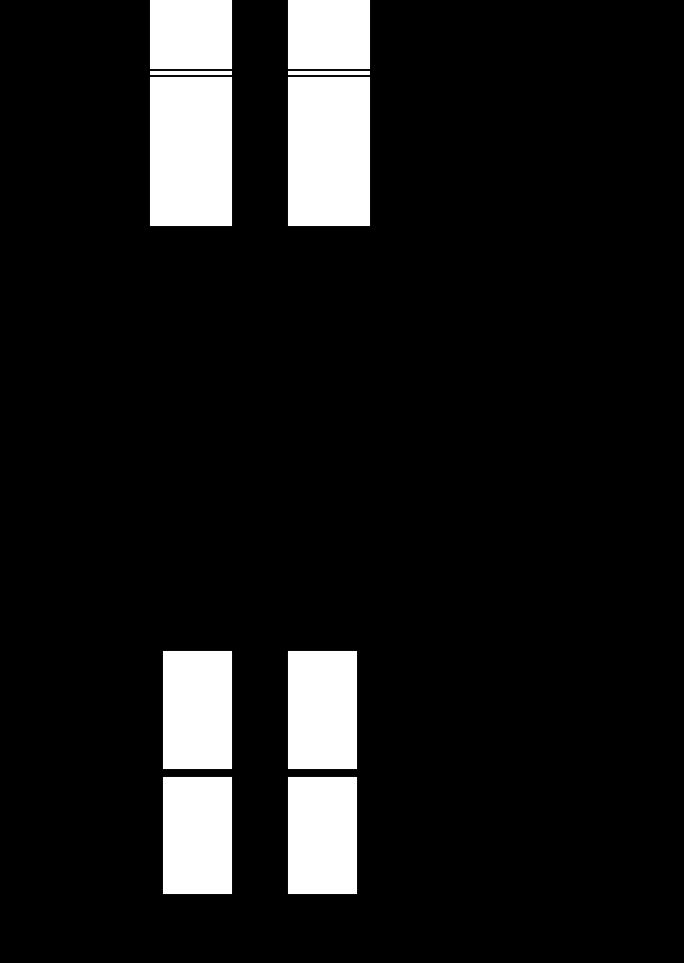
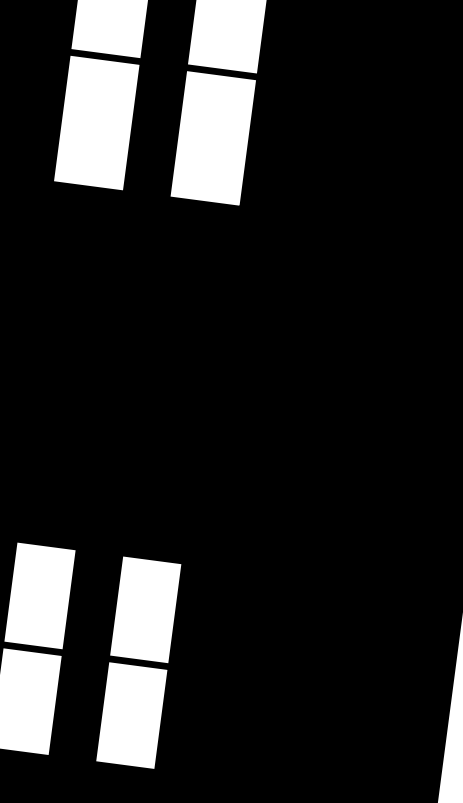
fill: (191, 72) -> (105, 56), added
fill: (329, 72) -> (222, 71), added

